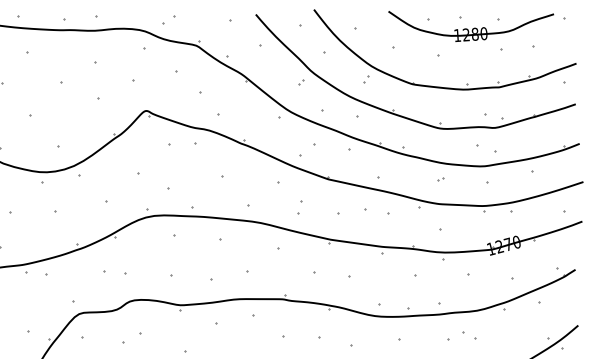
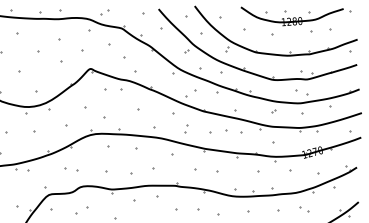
part: (469, 335) -> (304, 209), moved

